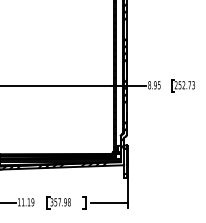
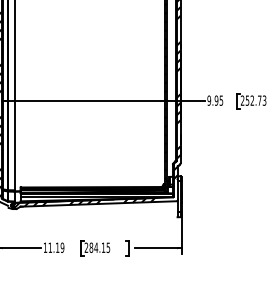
text: (149, 85) -> (209, 100), 8.95 -> 9.95
text: (60, 202) -> (97, 247), 357.98 -> 284.15

